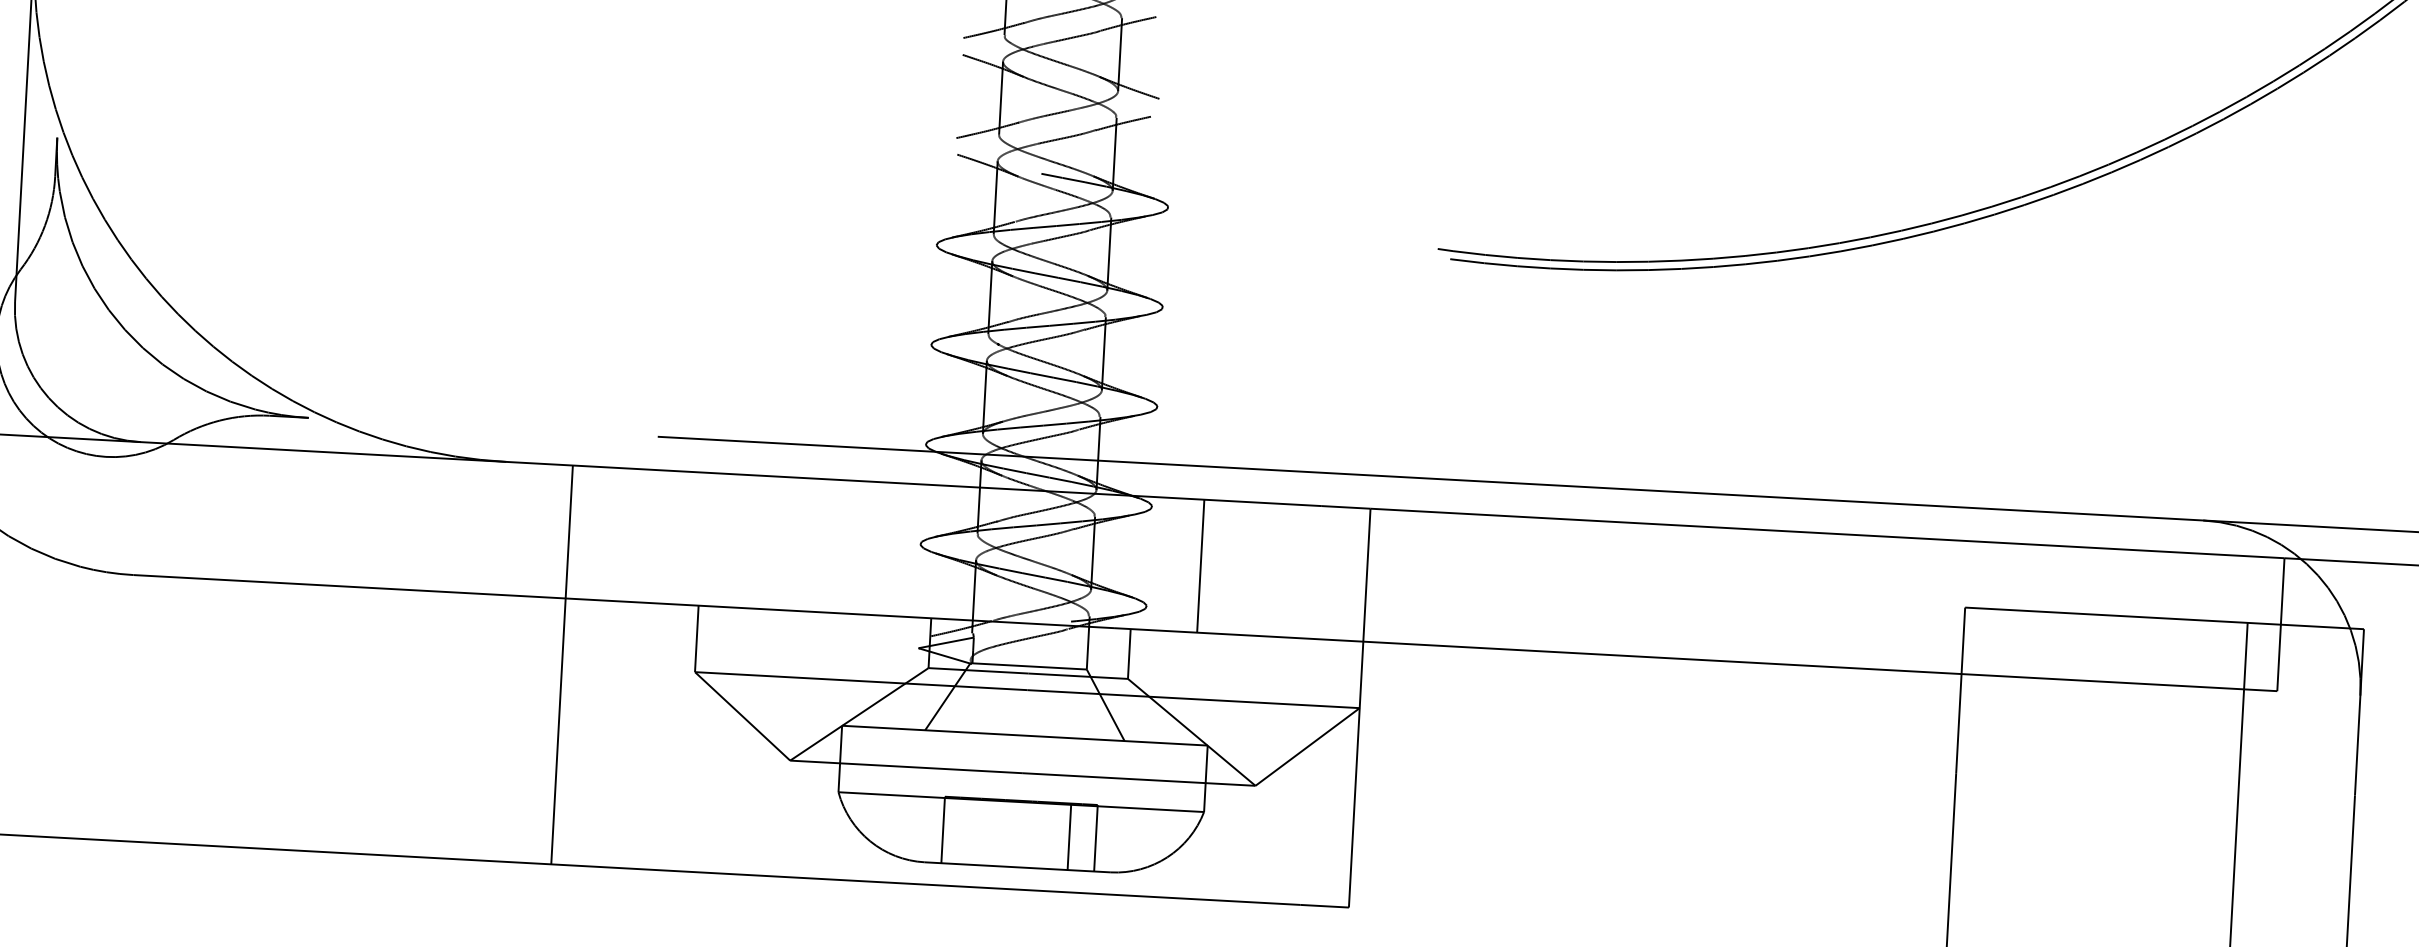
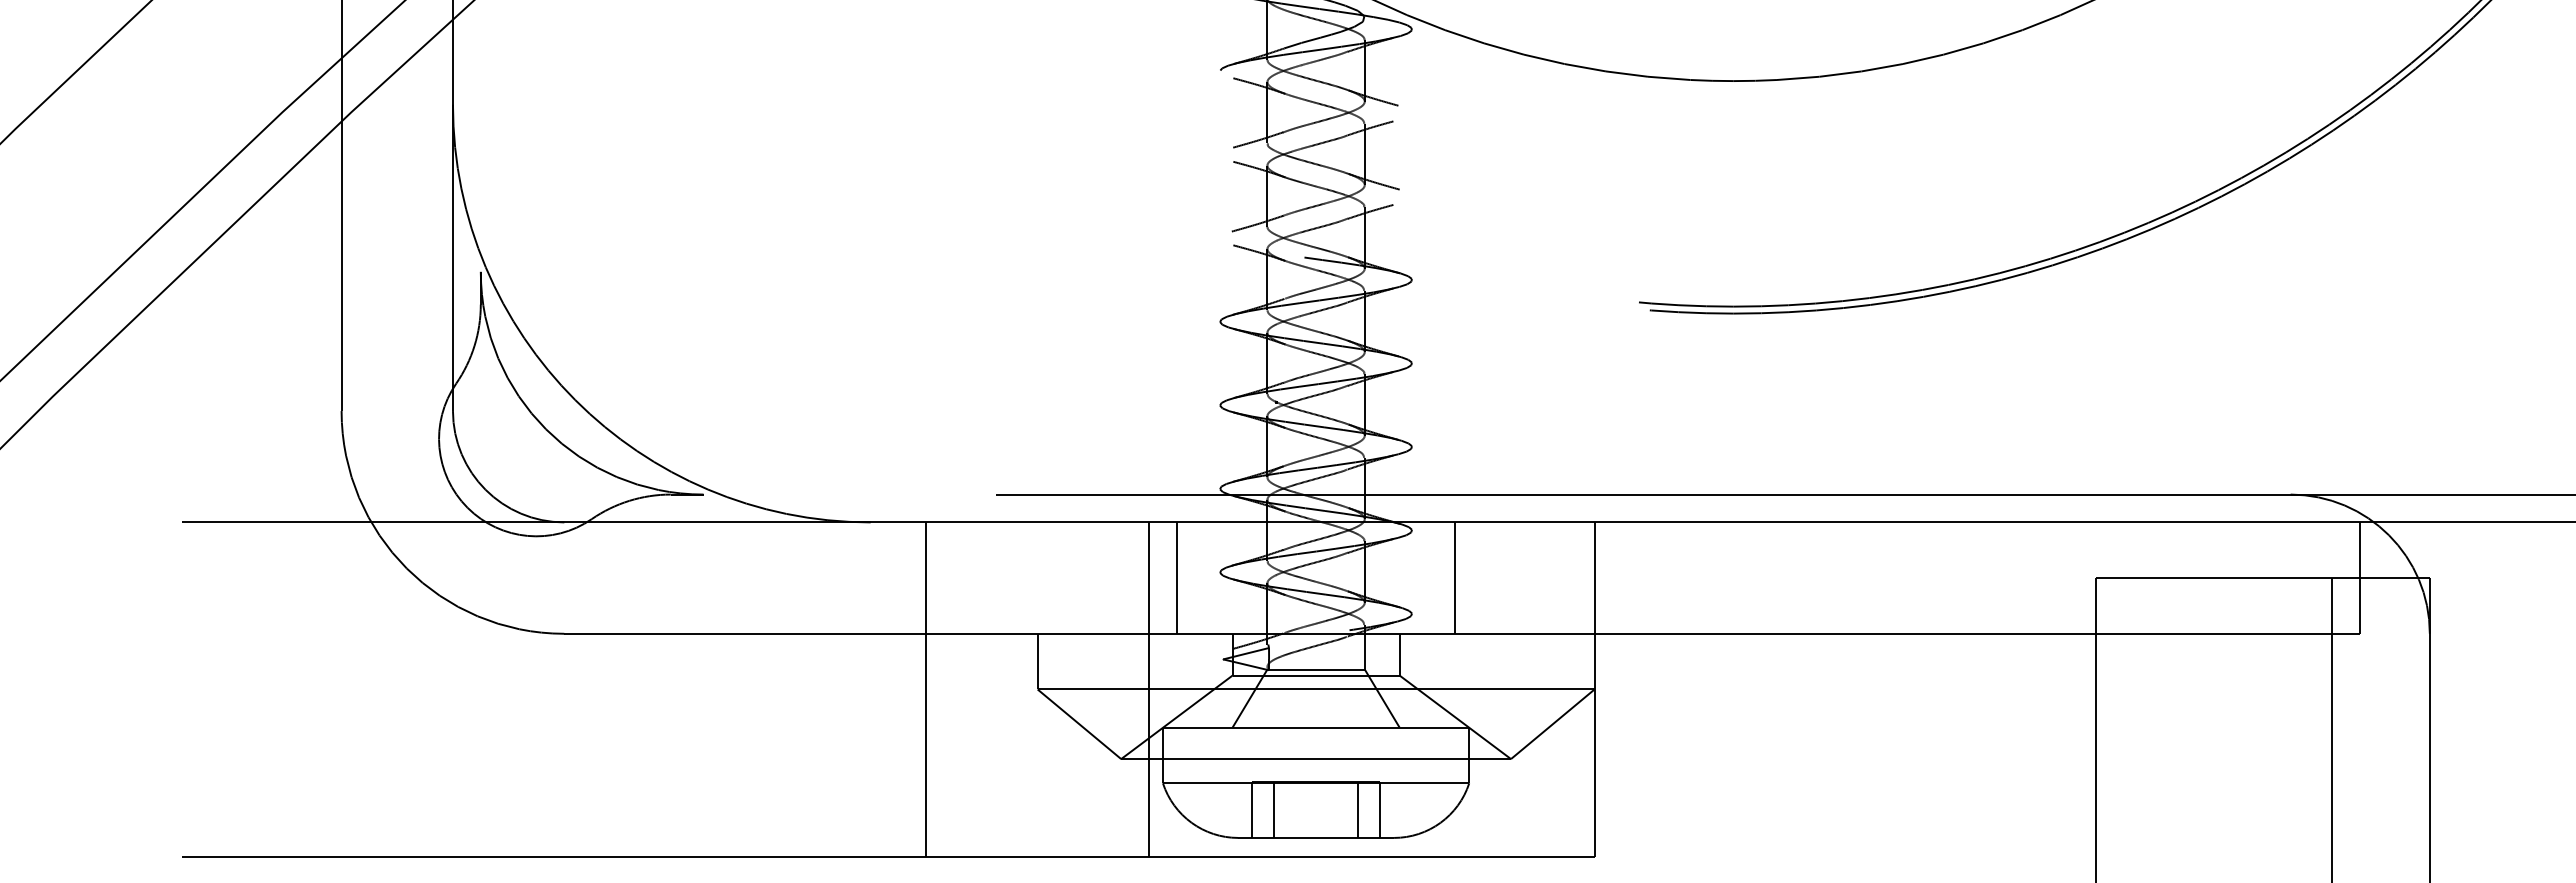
line: (867, 547) -> (1176, 577), added
line: (828, 679) -> (1149, 689), added
line: (969, 830) -> (1274, 809), added

